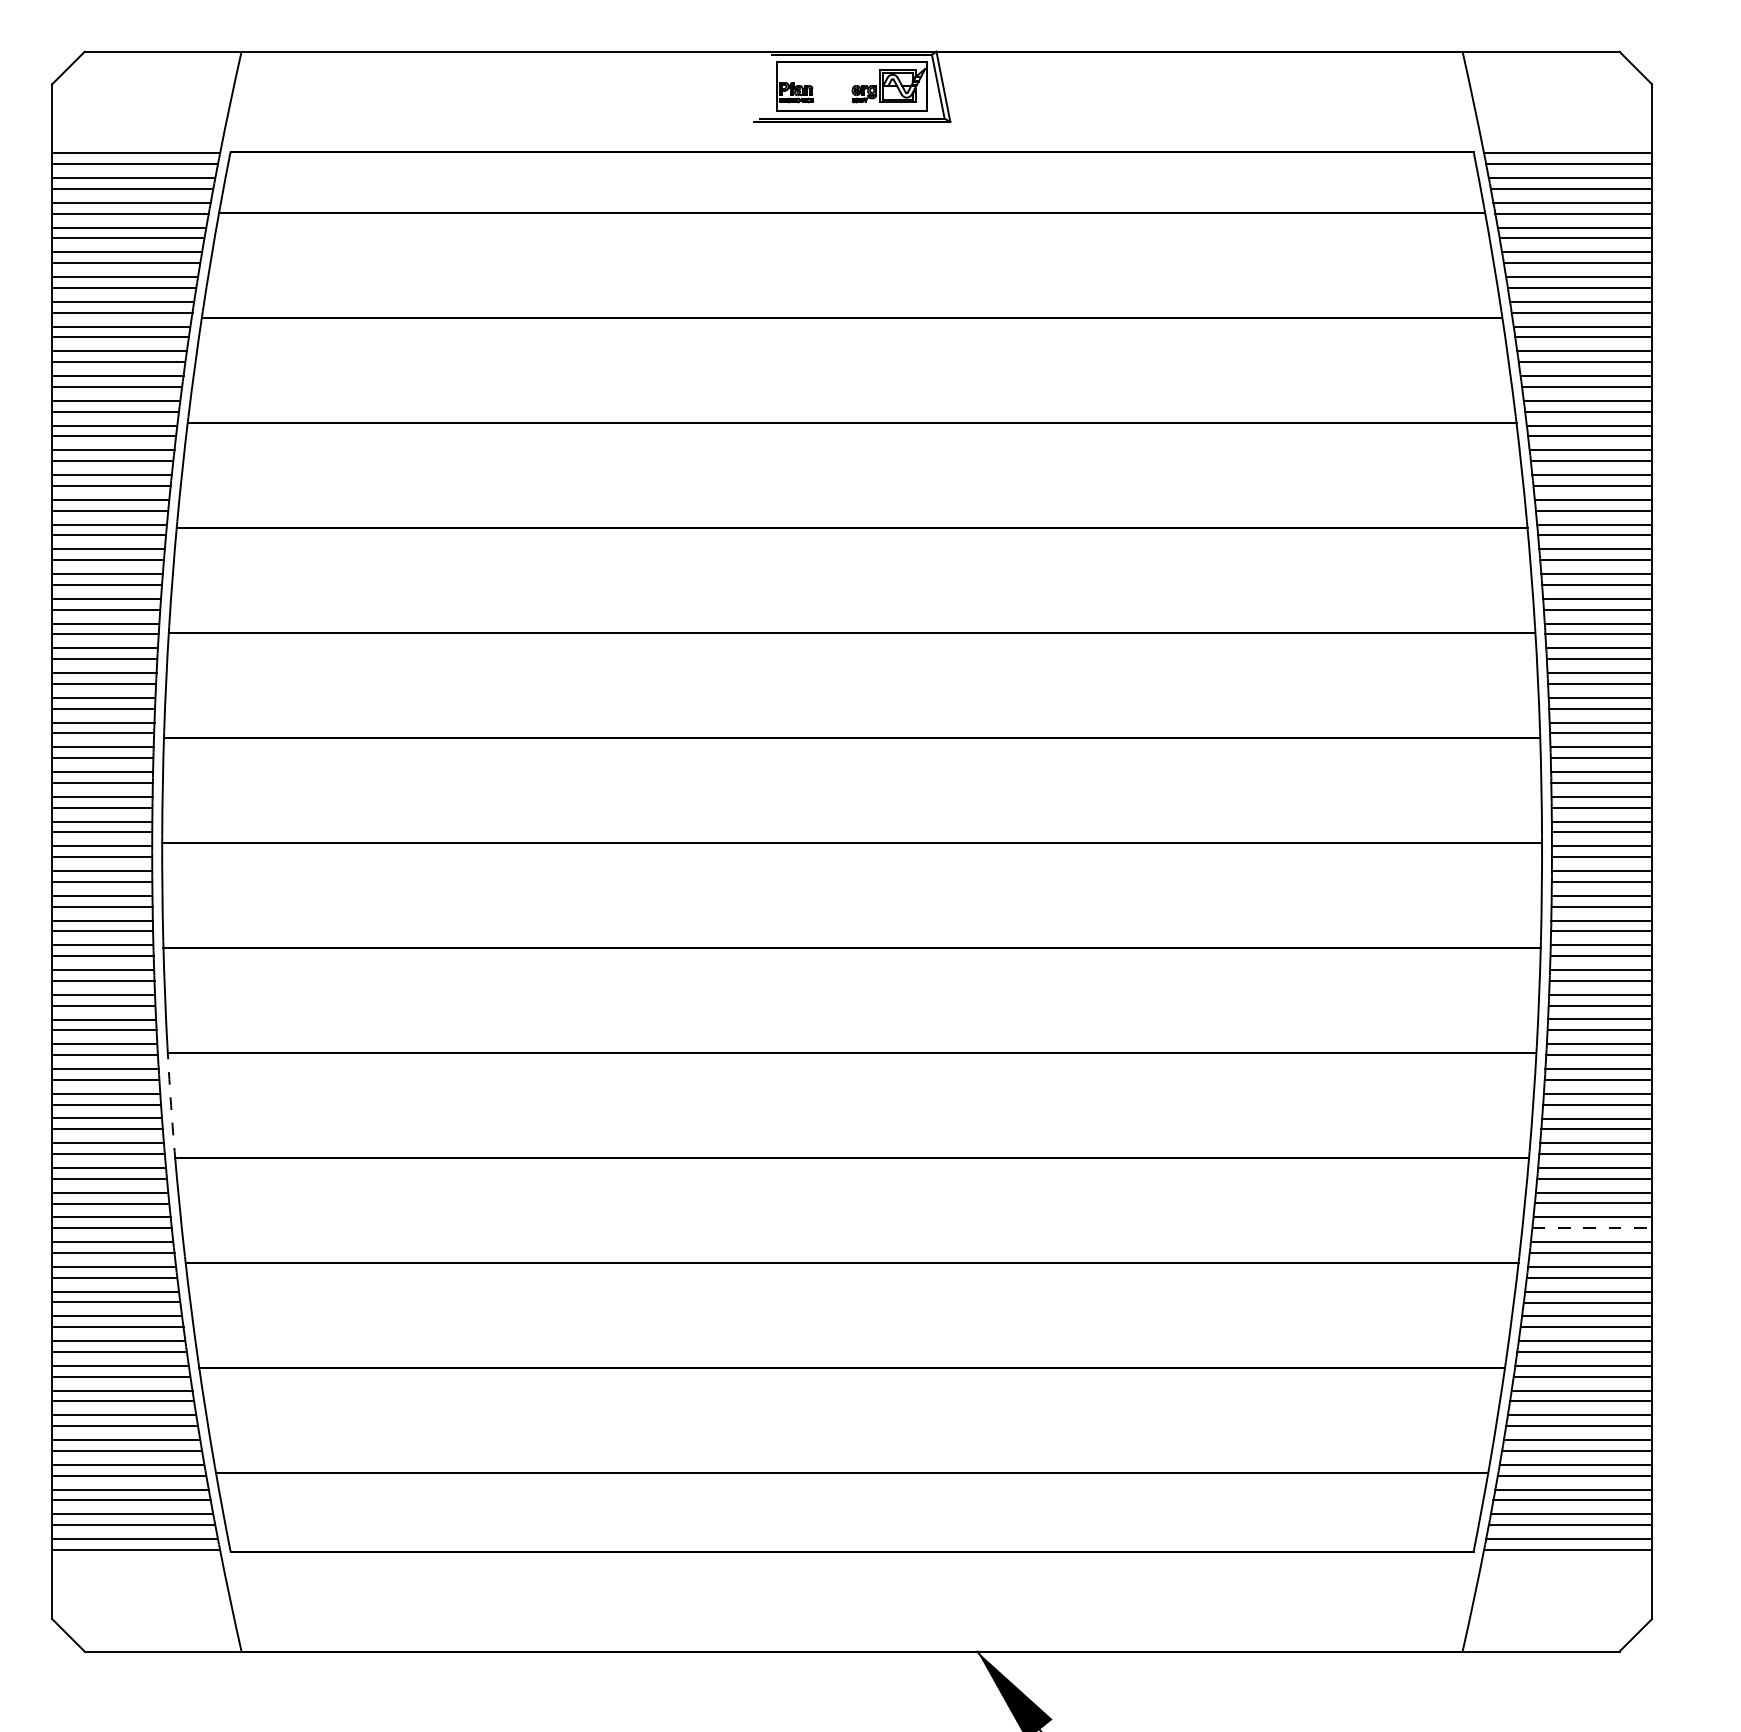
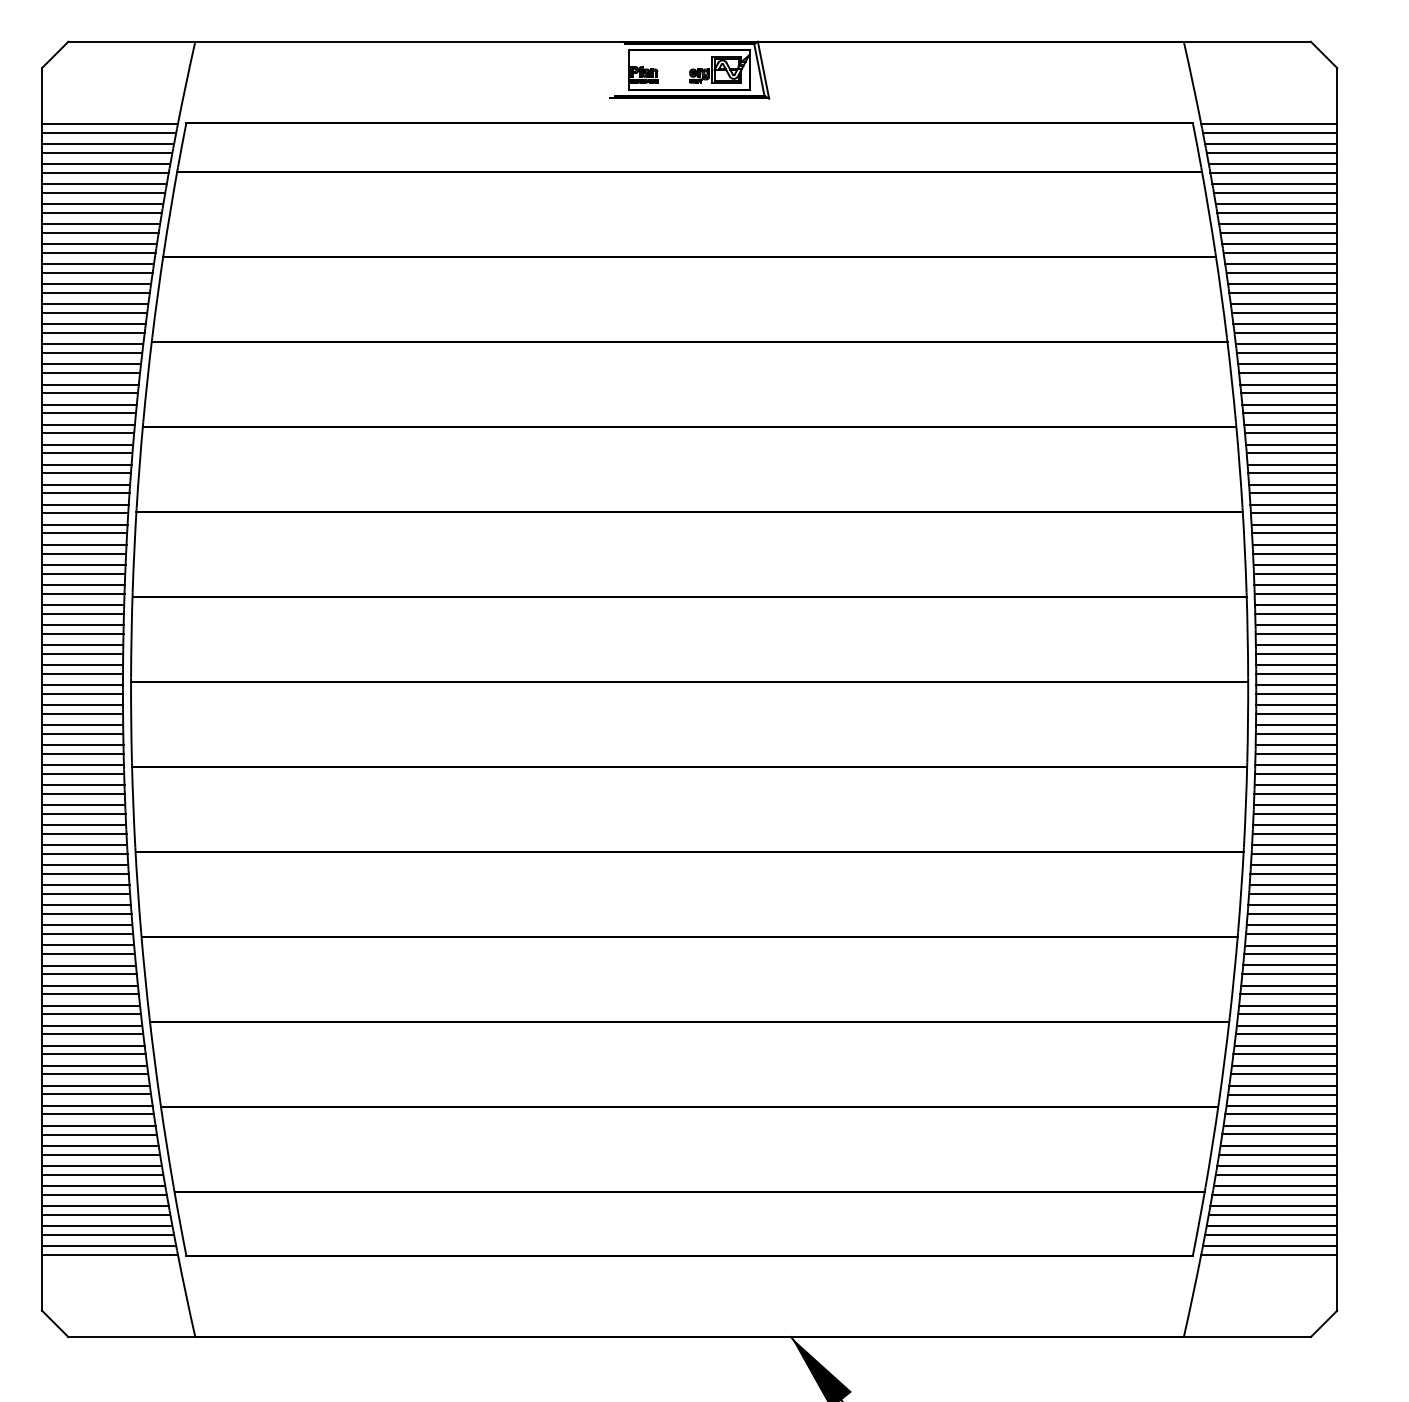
arc: (170, 1099) -> (137, 890), dashed -> solid
line: (1592, 1228) -> (1289, 994), dashed -> solid

